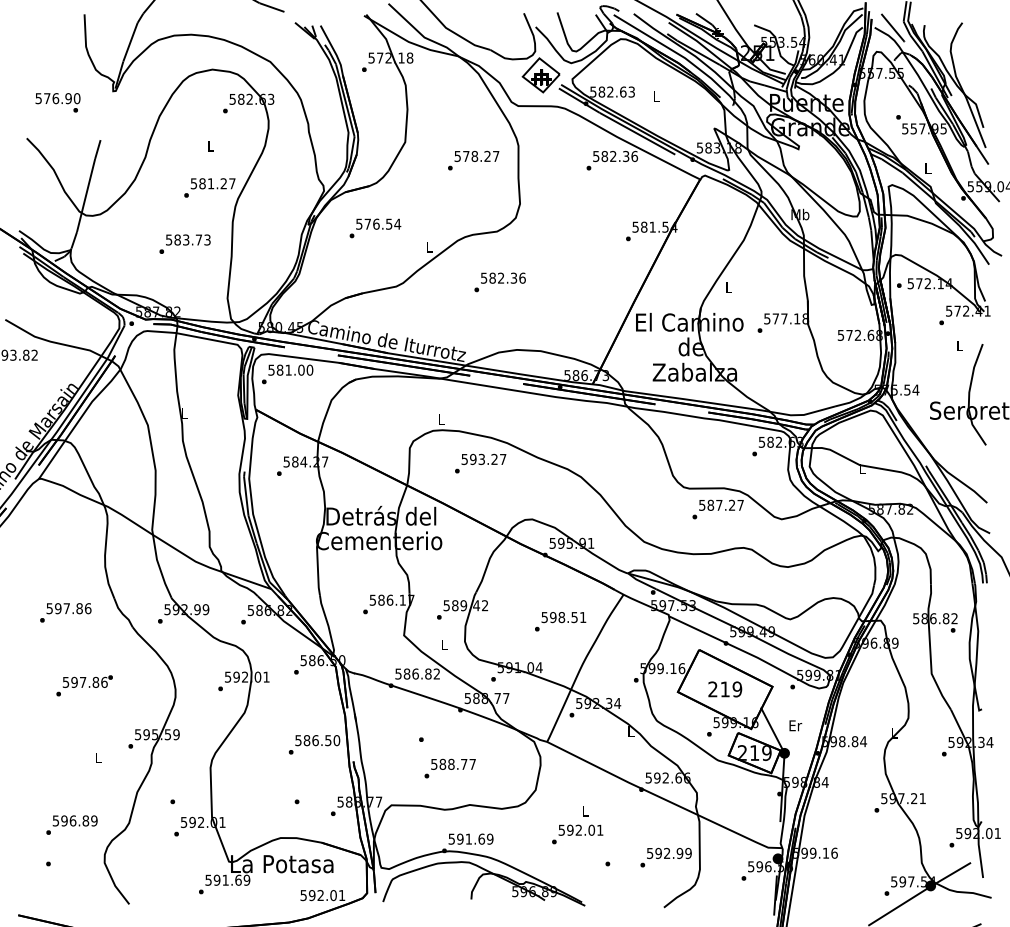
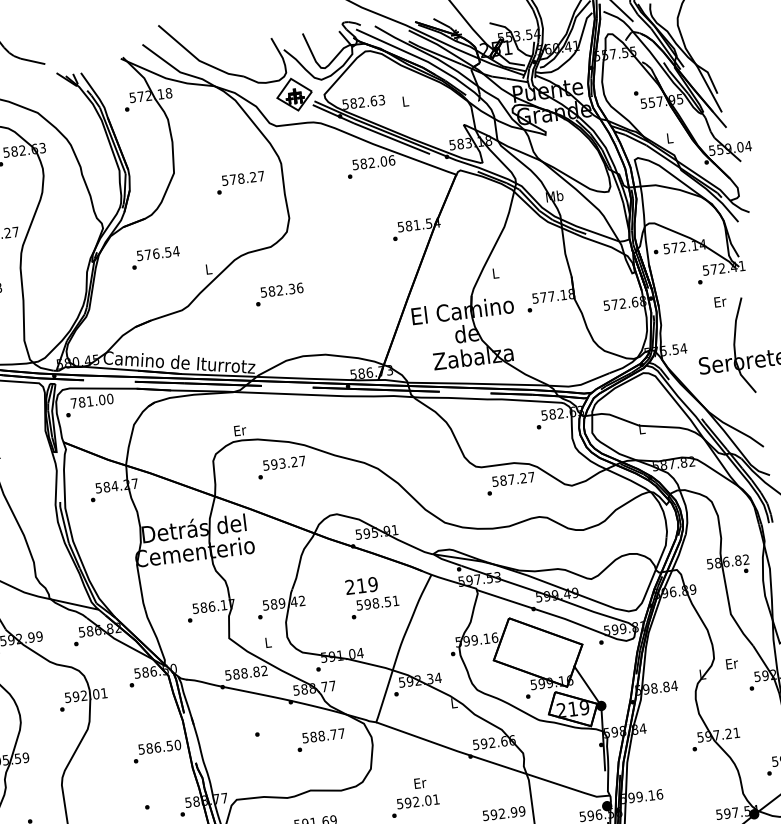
text: (625, 156) -> (383, 161), 582.36 -> 582.06
text: (960, 345) -> (720, 301), L -> Er
text: (271, 369) -> (73, 402), 581.00 -> 781.00
text: (441, 419) -> (239, 430), L -> Er
text: (415, 673) -> (244, 672), 586.82 -> 588.82
text: (725, 689) -> (361, 585), moved
text: (795, 725) -> (731, 663), moved
text: (449, 768) -> (320, 740), moved
text: (585, 810) -> (420, 782), L -> Er

